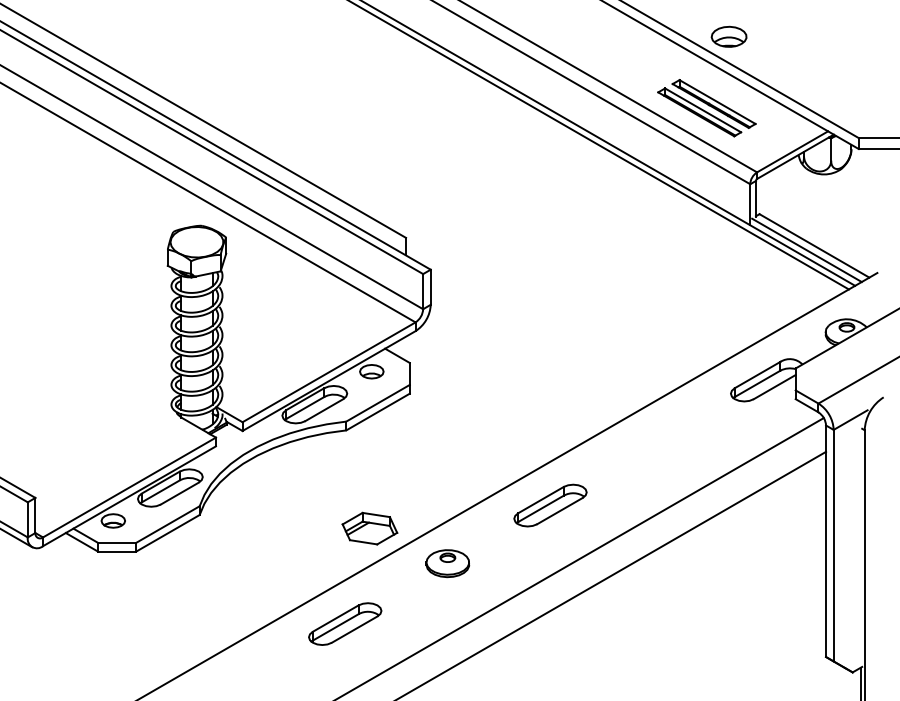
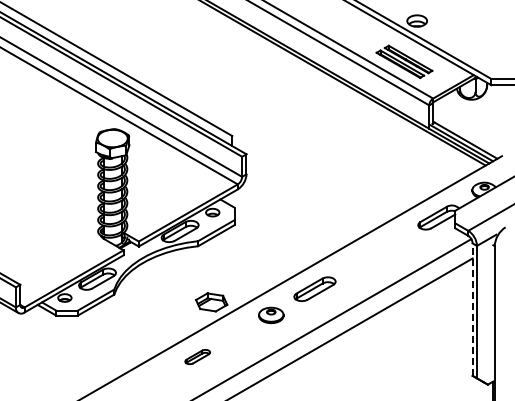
line: (825, 541) -> (472, 309), solid -> dashed
part: (448, 563) -> (271, 315), moved
part: (345, 623) -> (197, 356), size x0.6

